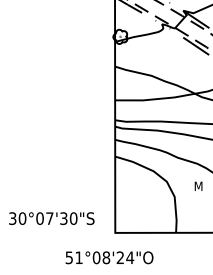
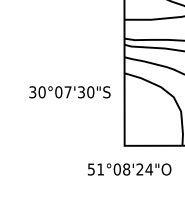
text: (51, 218) -> (69, 92), moved
text: (109, 257) -> (129, 169), moved

